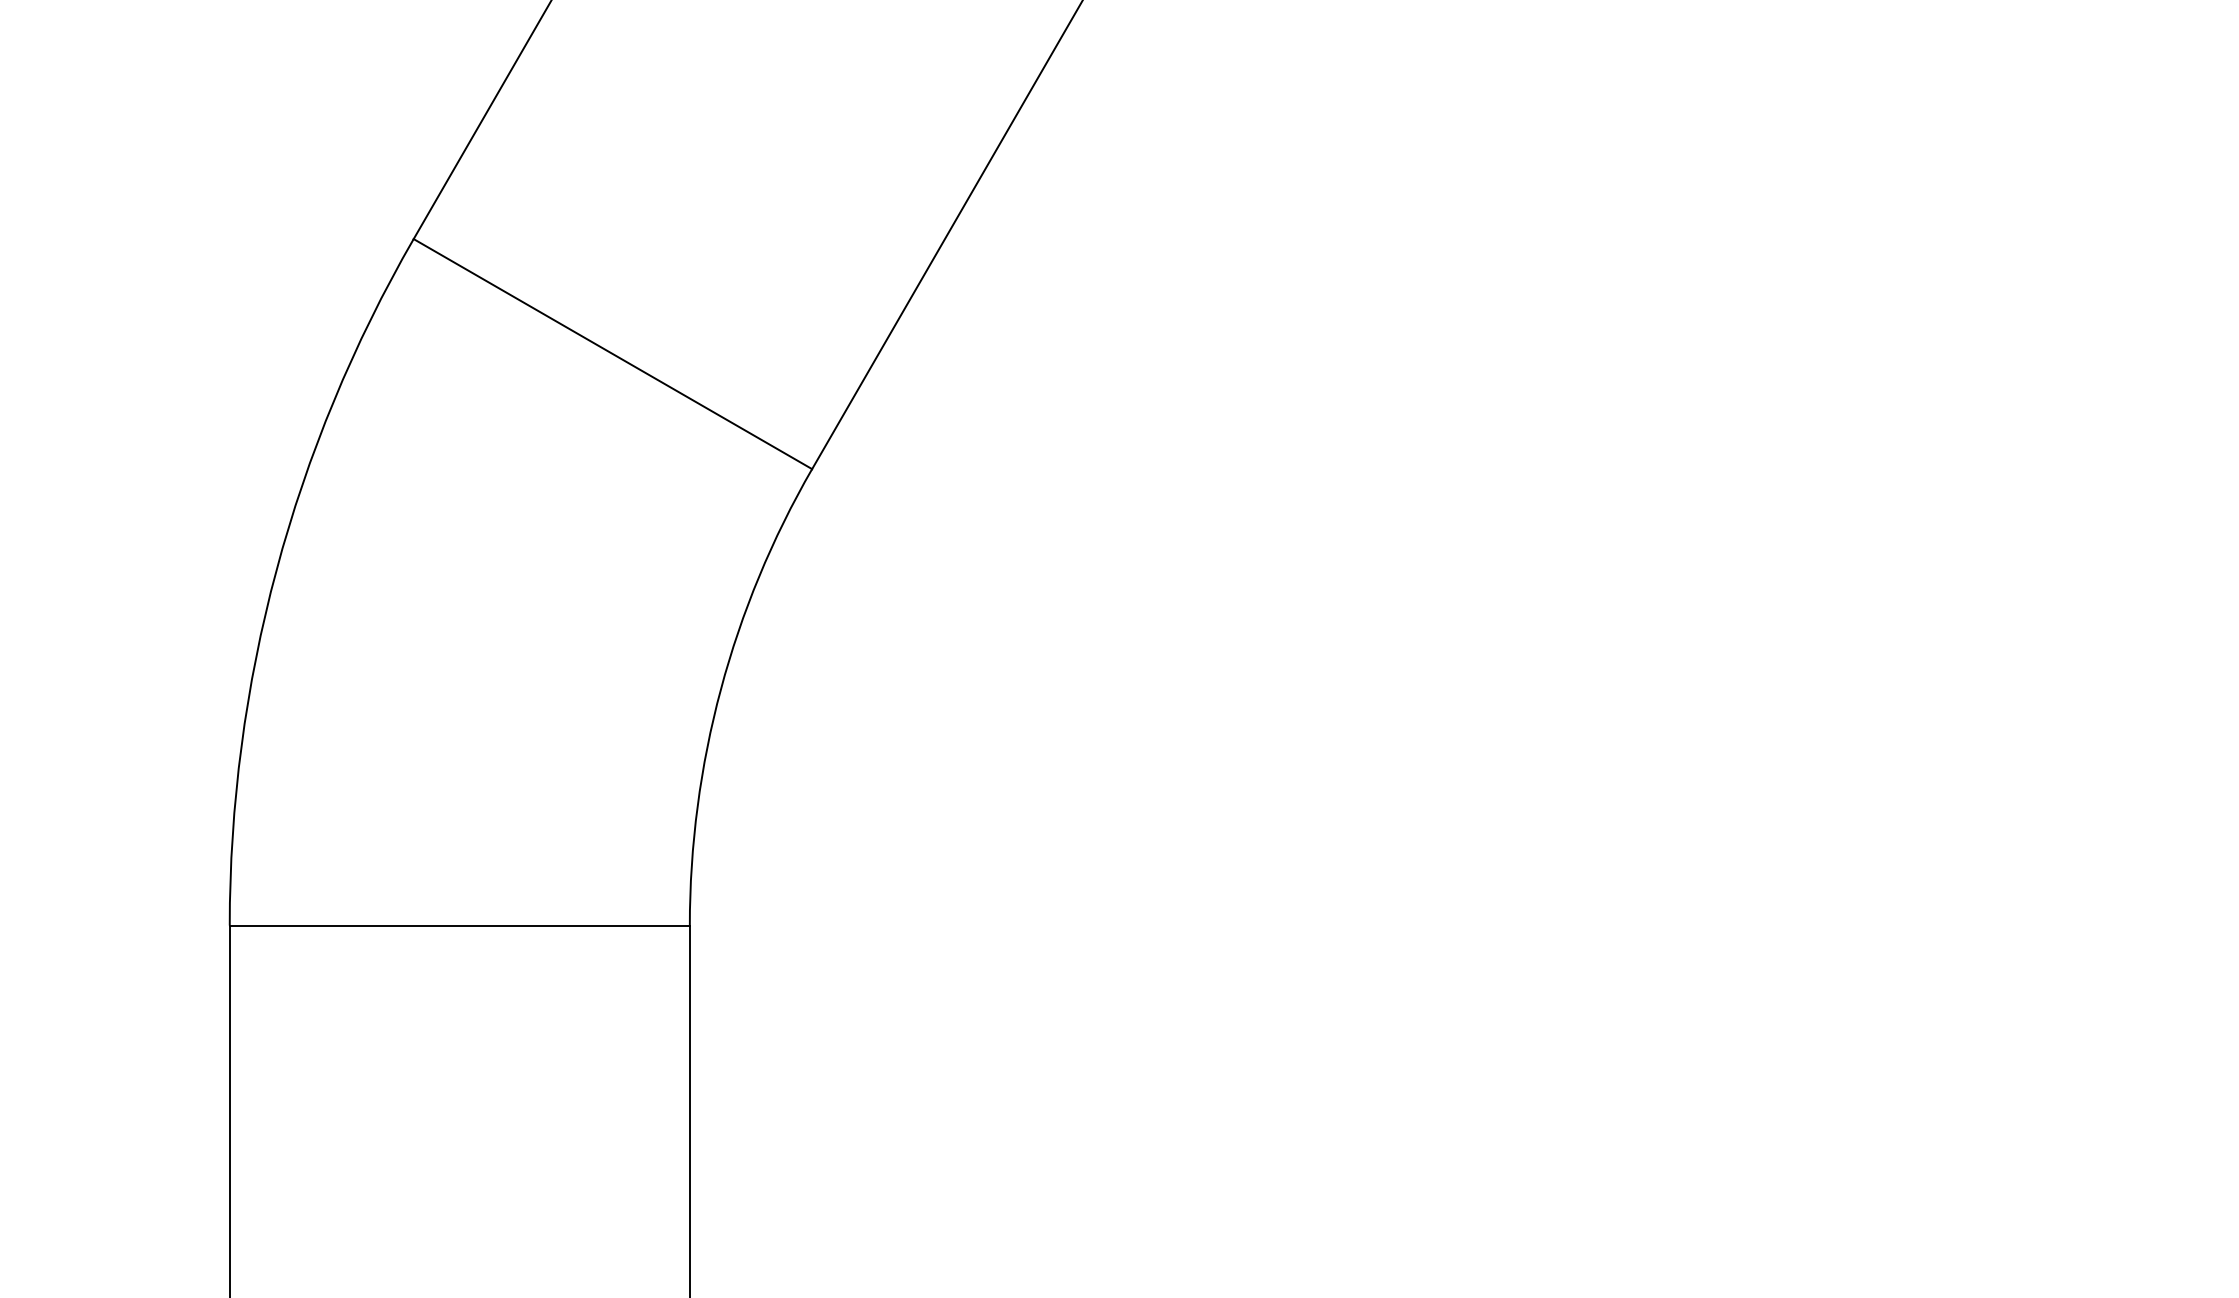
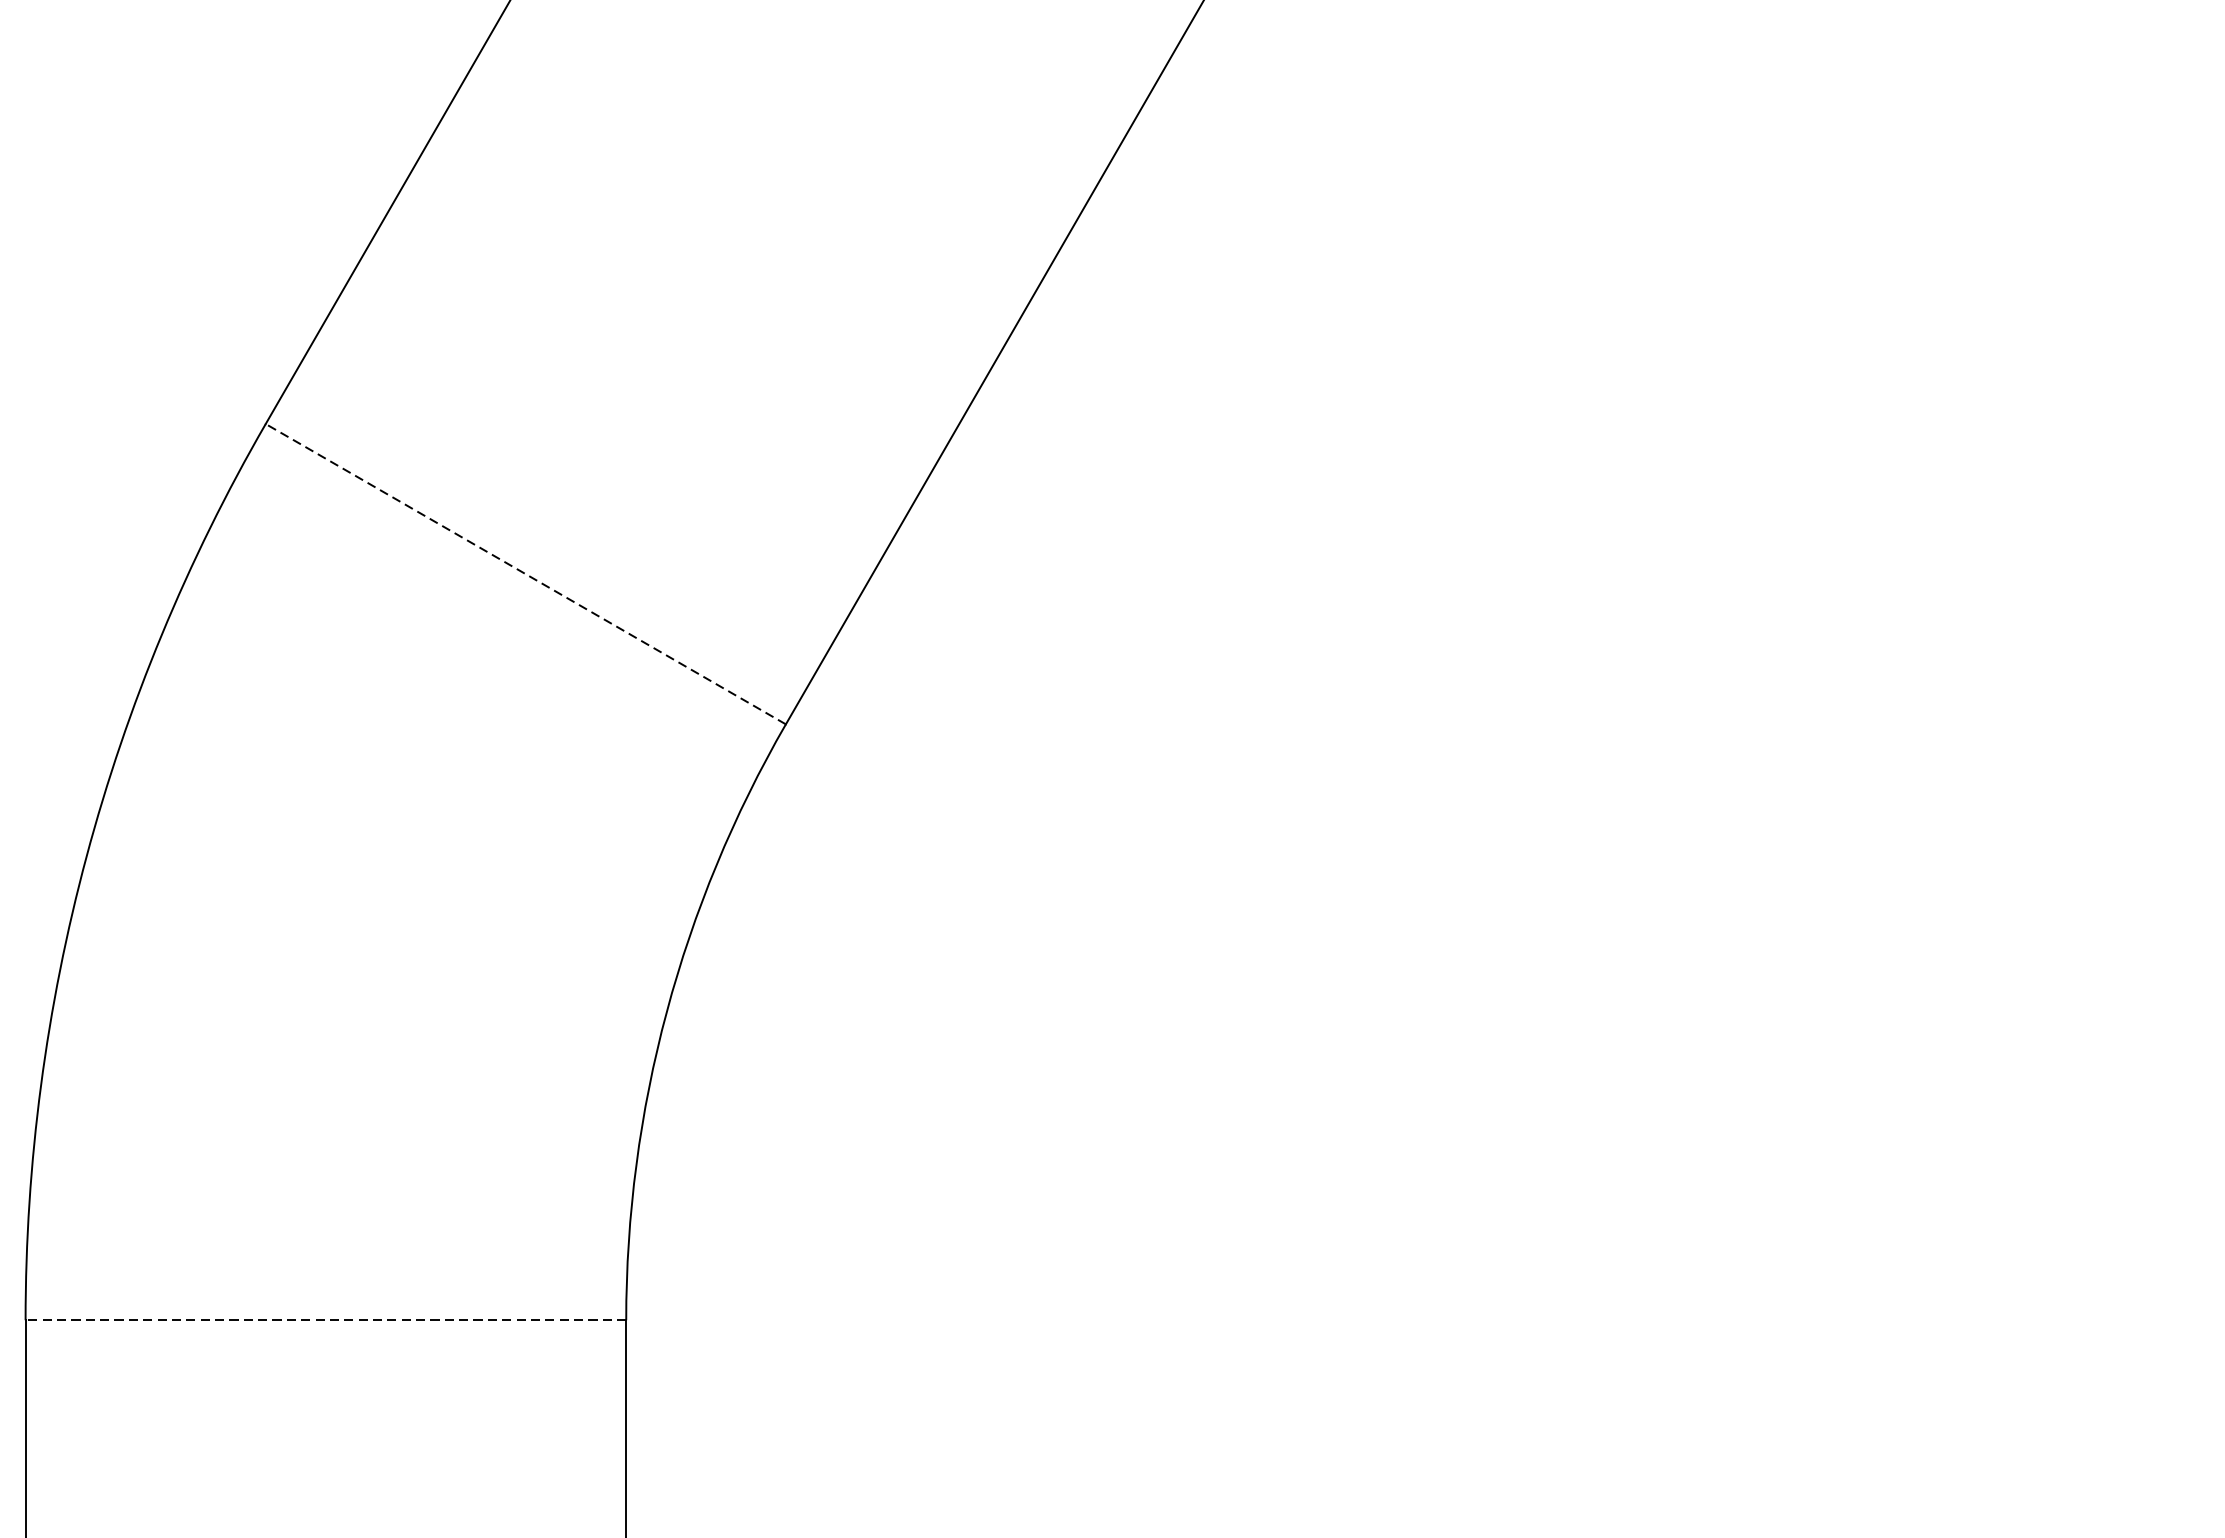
line: (612, 353) -> (525, 573), solid -> dashed
line: (459, 925) -> (325, 1320), solid -> dashed

